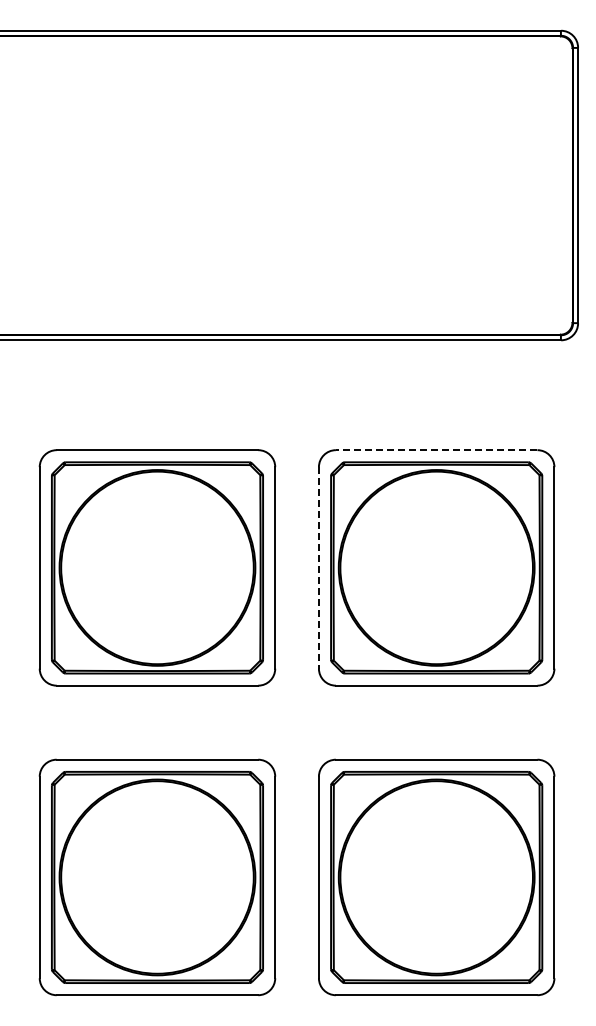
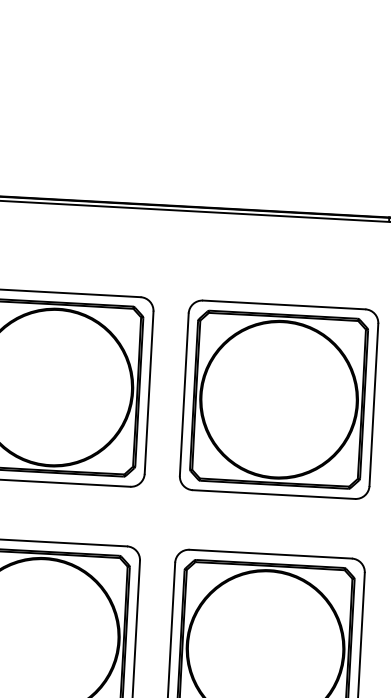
line: (436, 450) -> (284, 305), dashed -> solid
line: (318, 567) -> (183, 394), dashed -> solid

